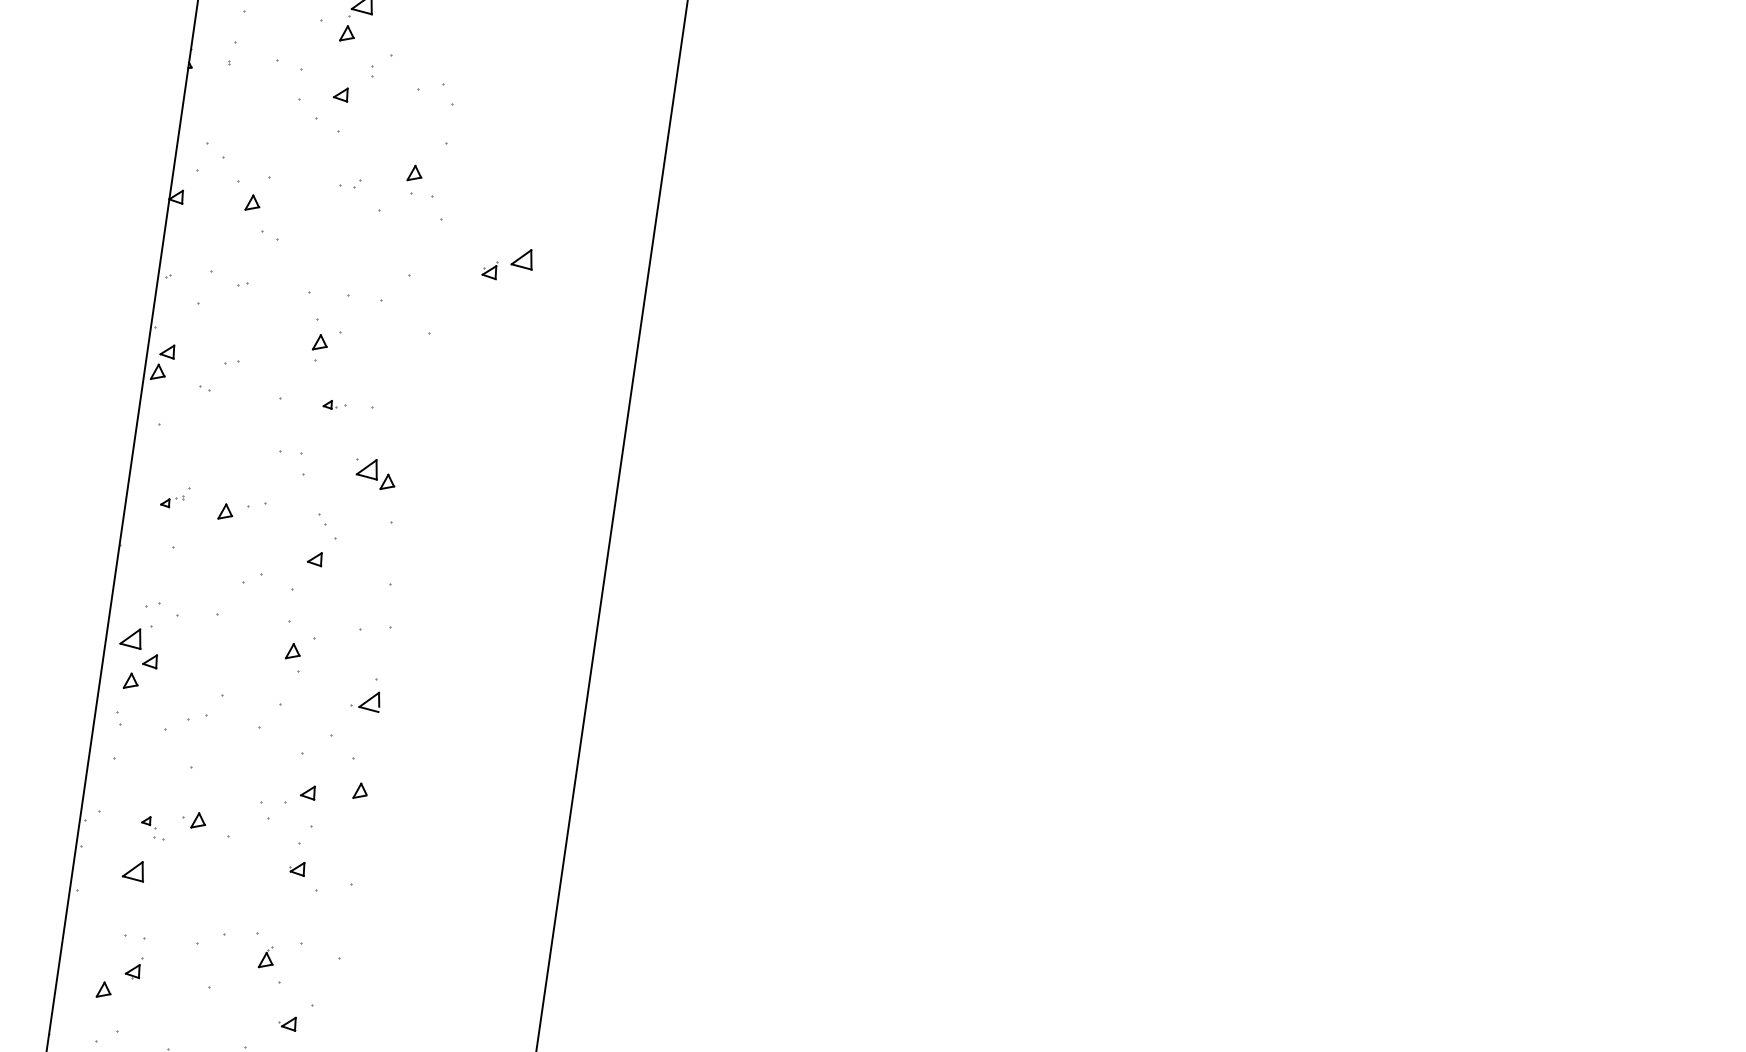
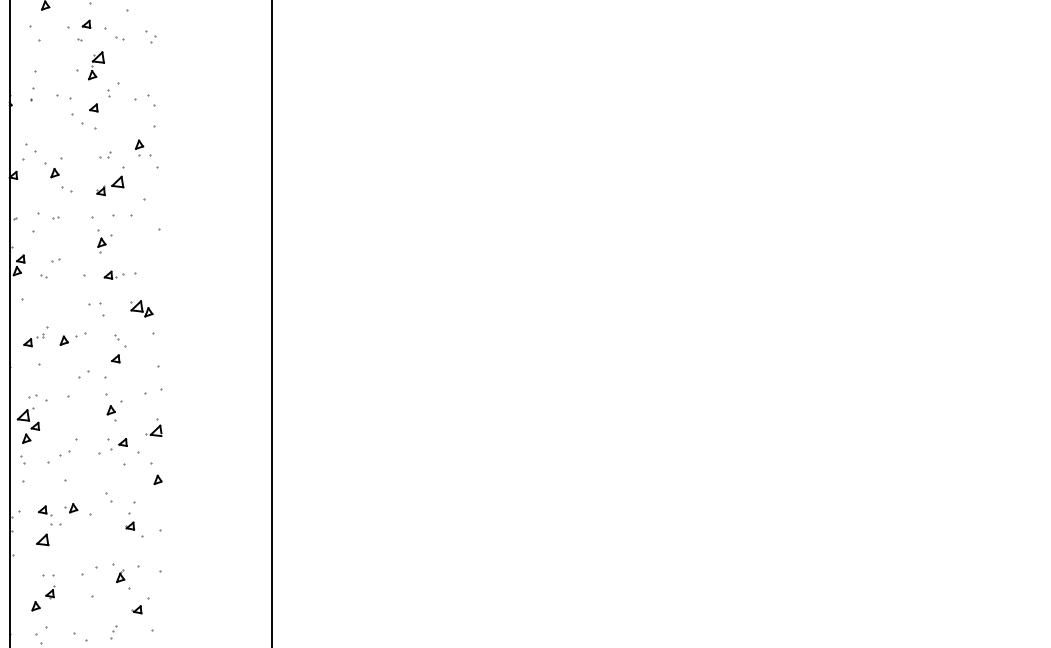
part: (508, 263) -> (110, 185), moved
part: (333, 403) -> (113, 274), size x1.67
part: (174, 496) -> (35, 336), size x1.67
part: (299, 794) -> (118, 444), moved
part: (152, 827) -> (49, 515), size x1.67

